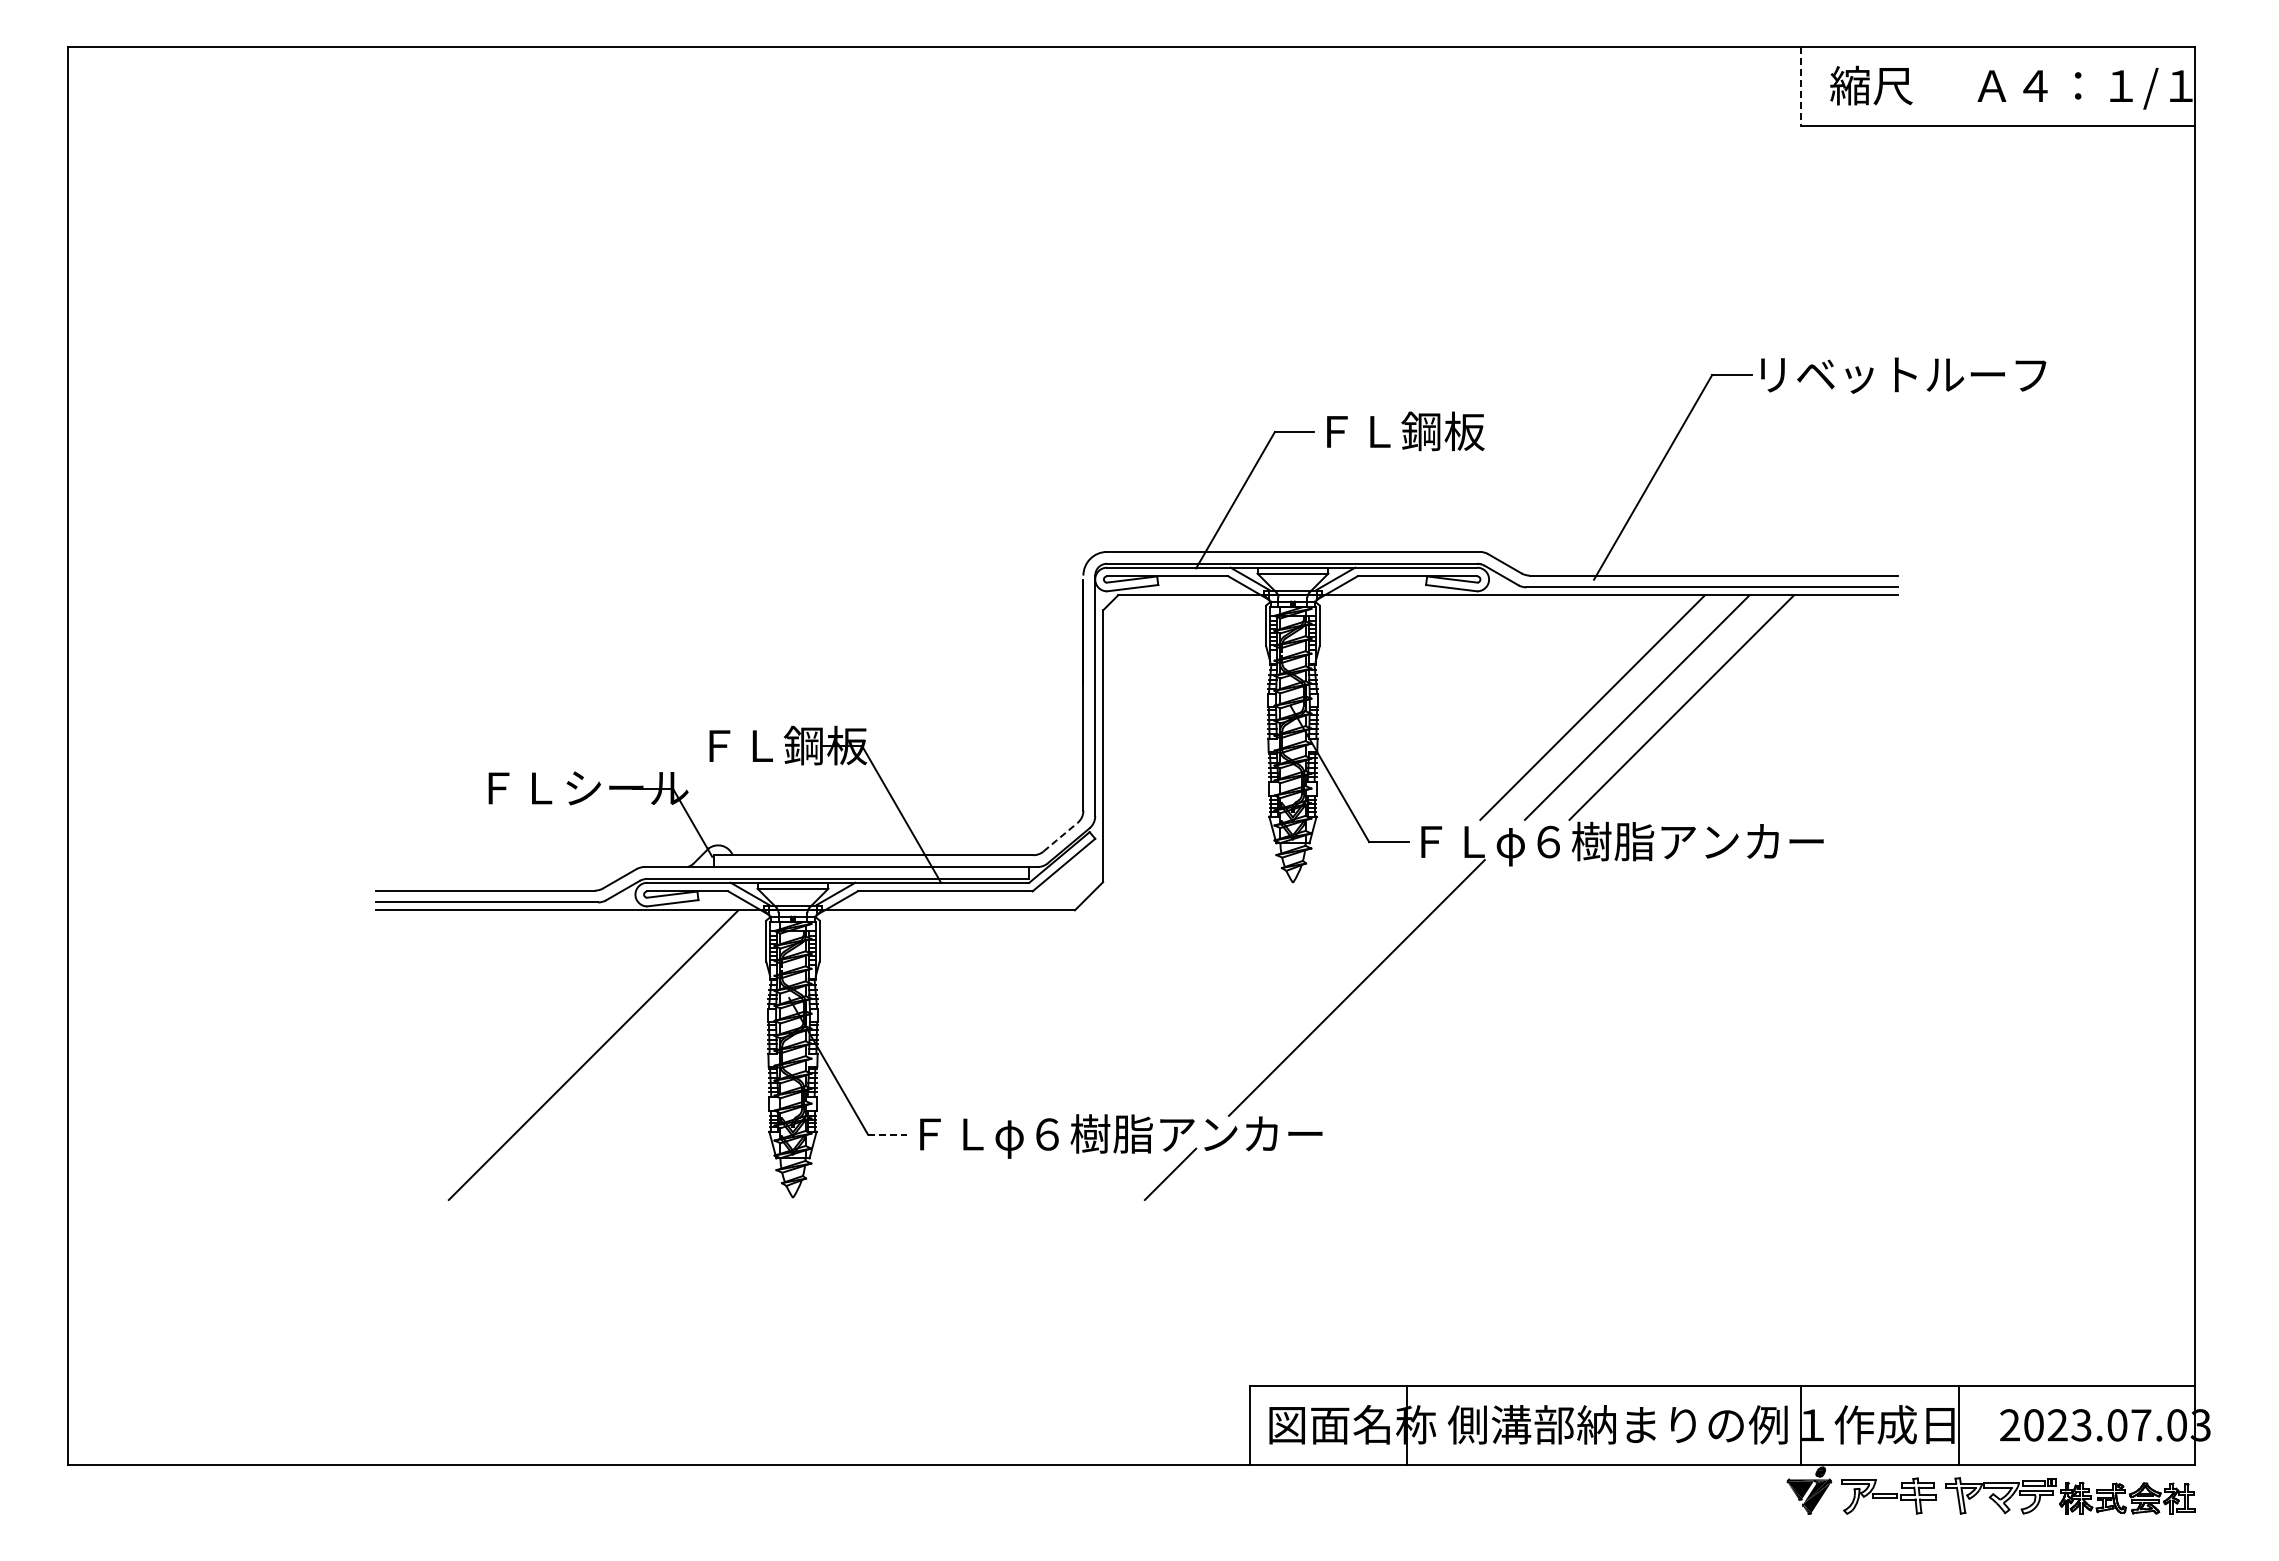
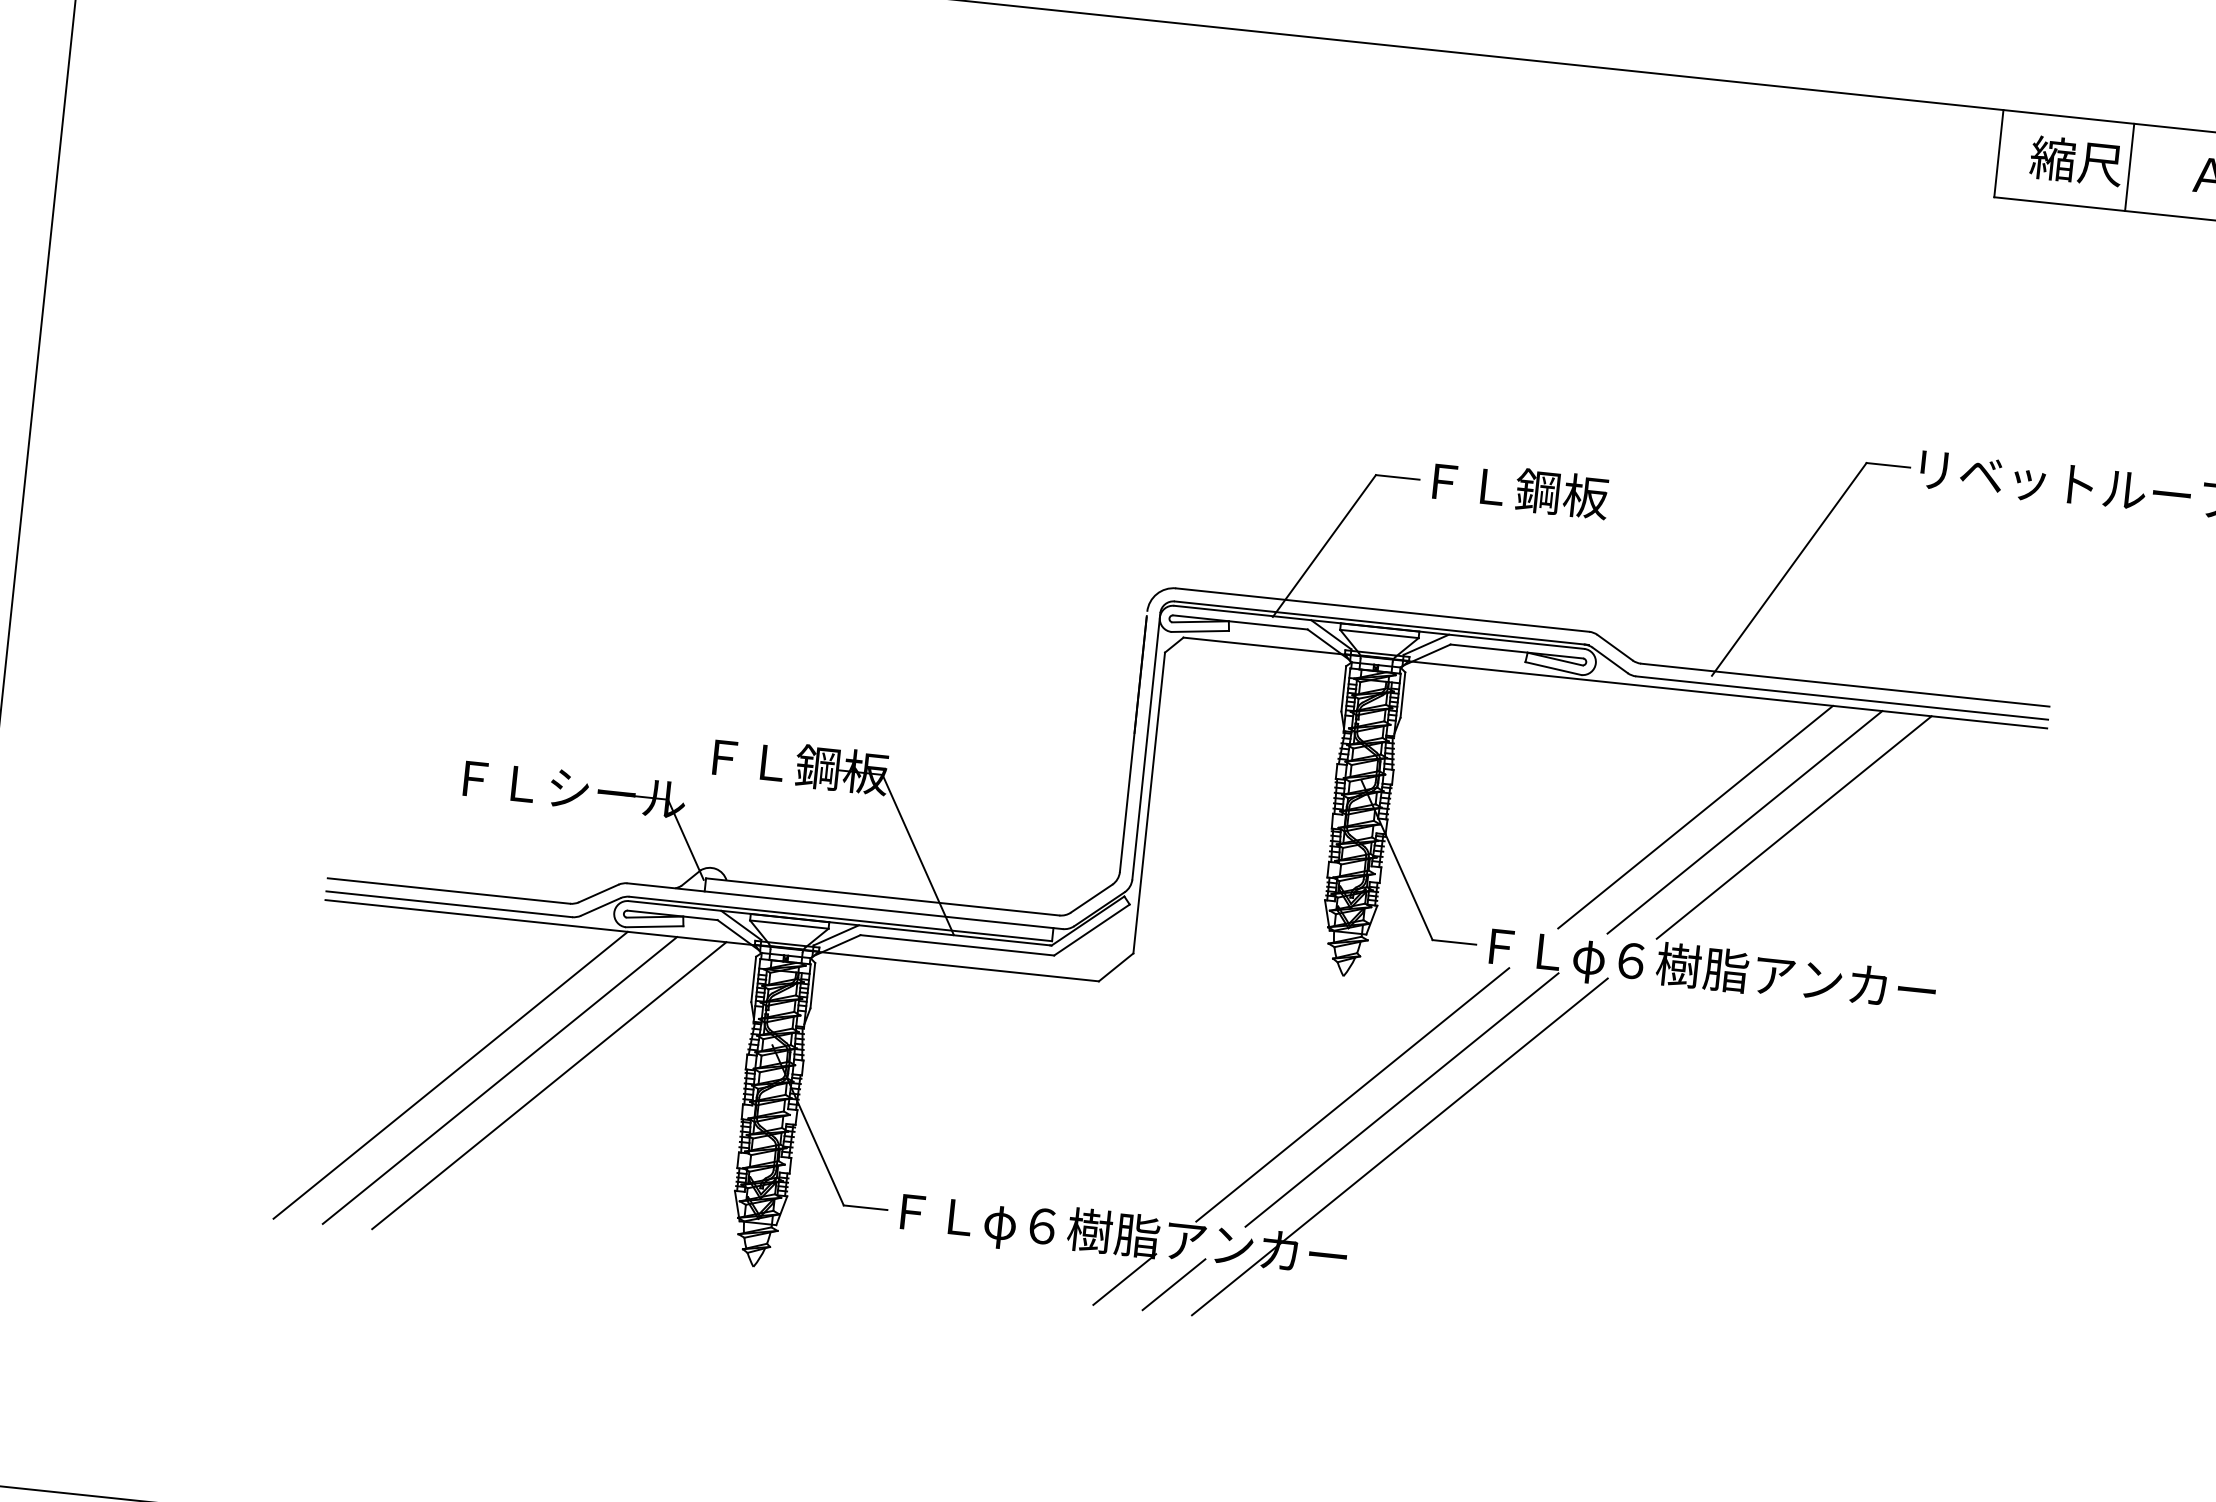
line: (1919, 85) -> (2129, 166), added
line: (1801, 86) -> (1999, 153), dashed -> solid
line: (1061, 836) -> (1092, 898), dashed -> solid
line: (1312, 987) -> (1352, 1094), added
line: (1359, 1030) -> (1399, 1147), added
line: (504, 1055) -> (450, 1075), added
line: (548, 1055) -> (499, 1080), added
line: (887, 1134) -> (865, 1207), dashed -> solid
line: (1125, 1174) -> (1124, 1279), added

